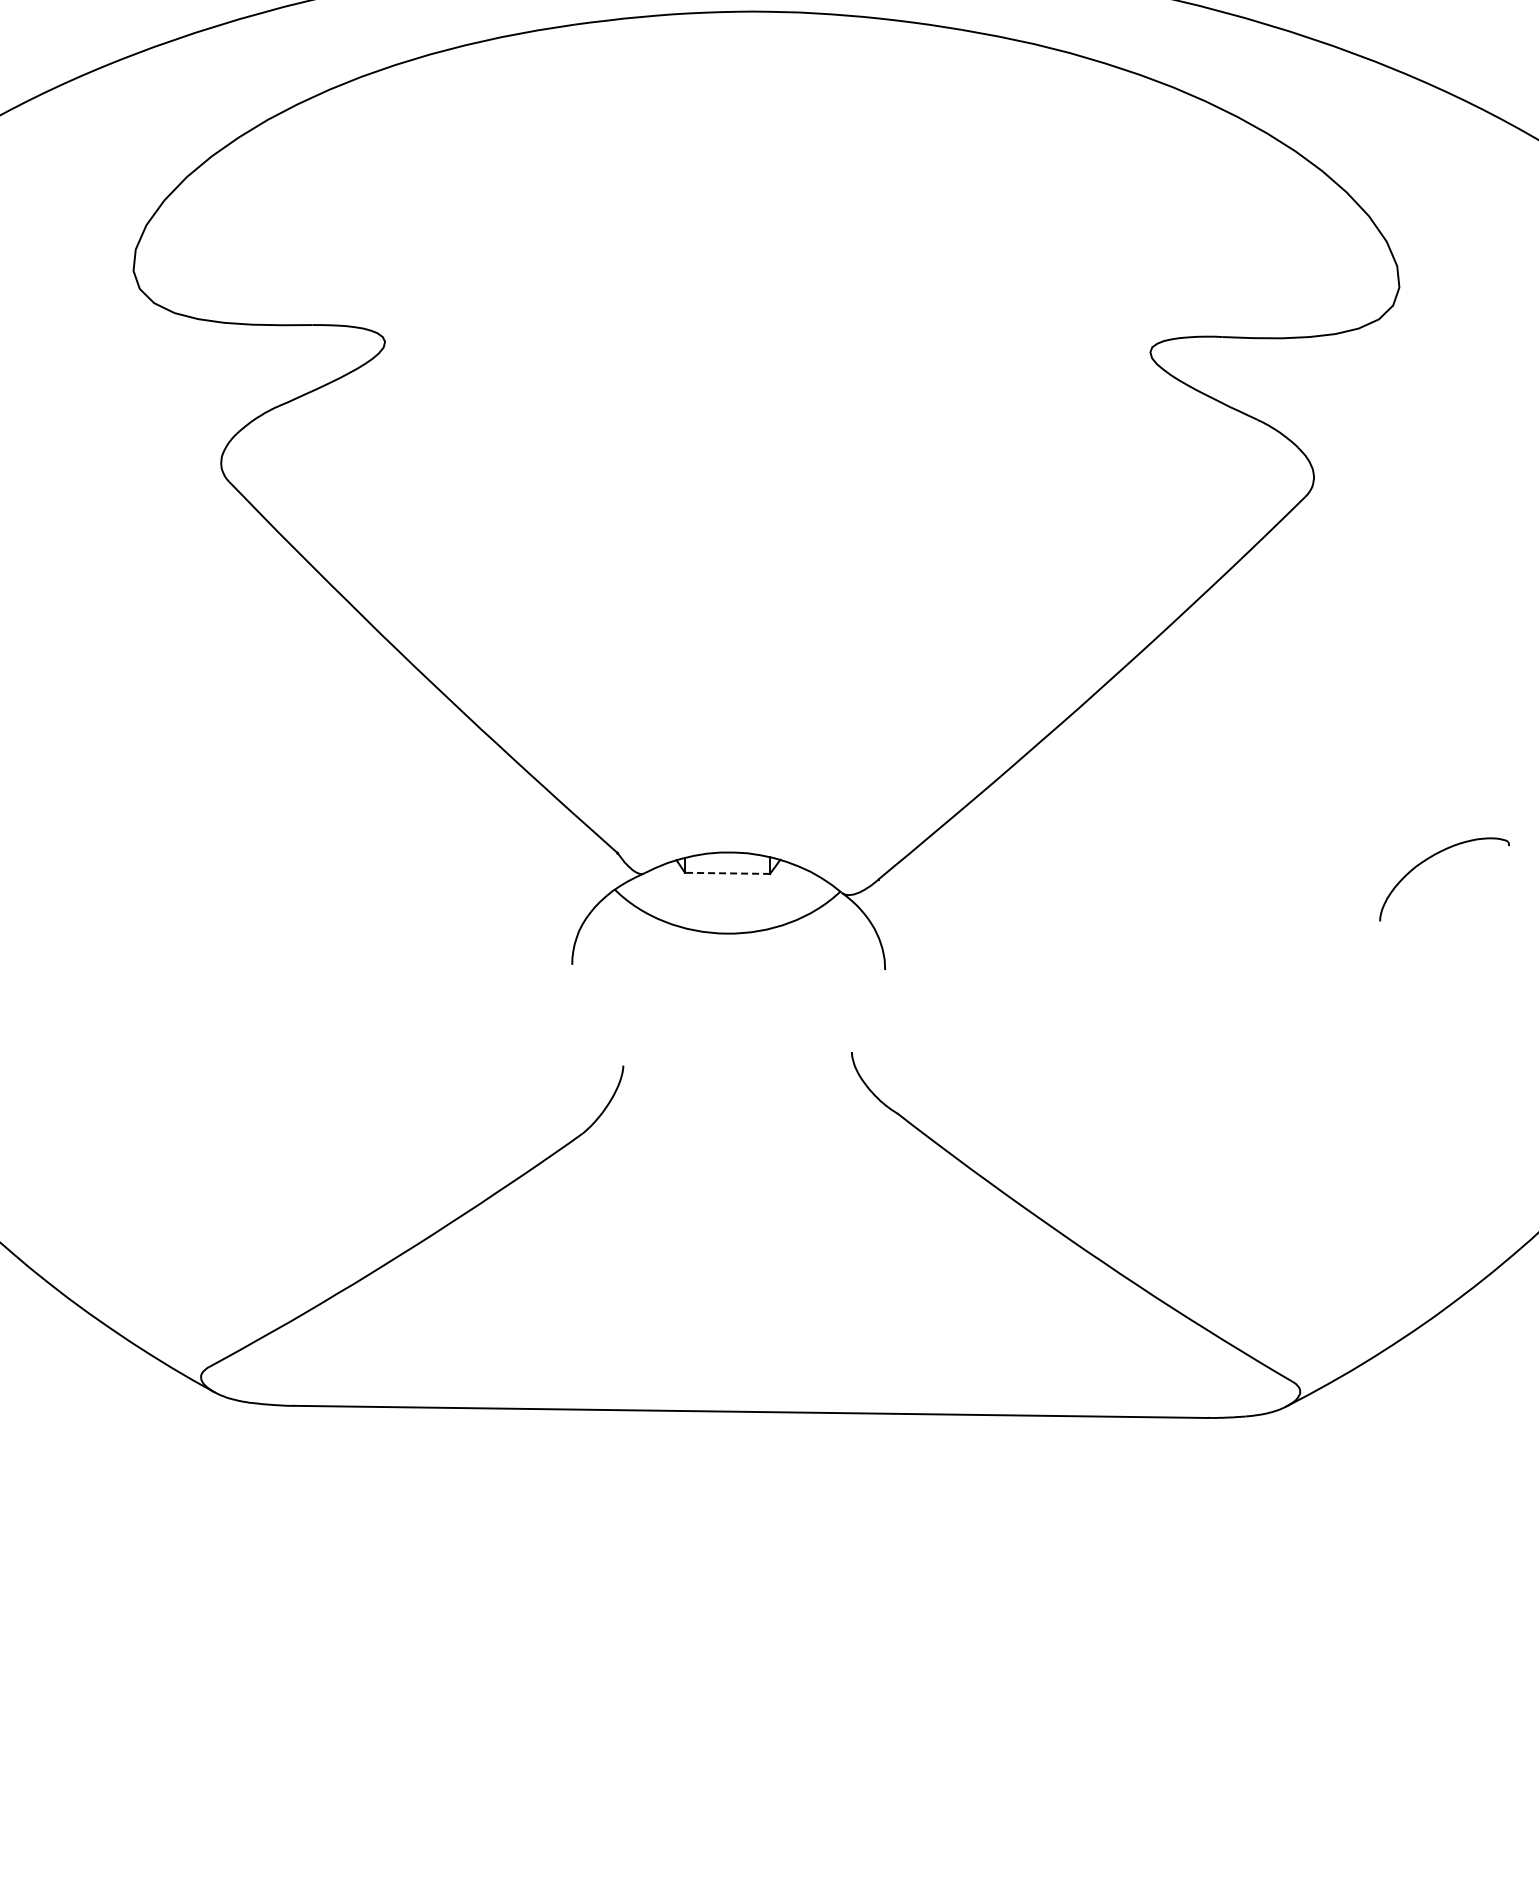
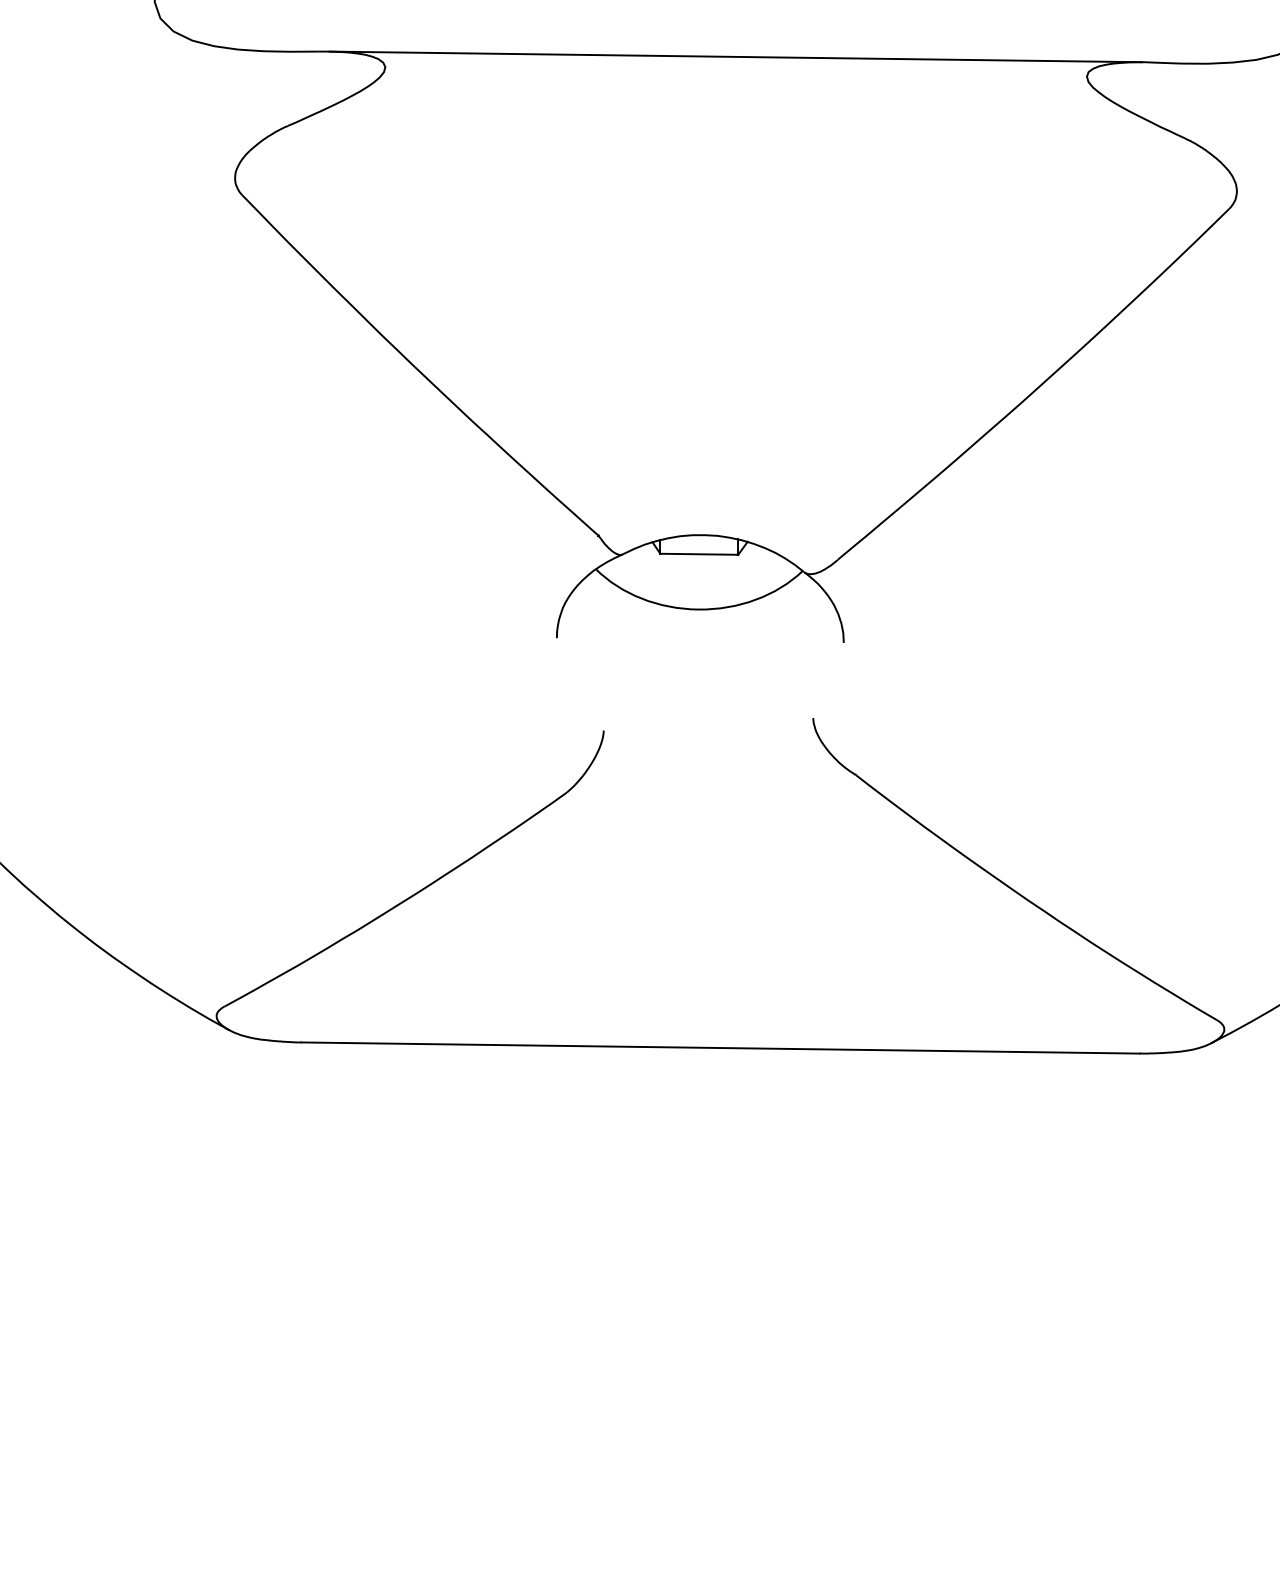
line: (767, 330) -> (735, 56), added
line: (727, 873) -> (699, 554), dashed -> solid

